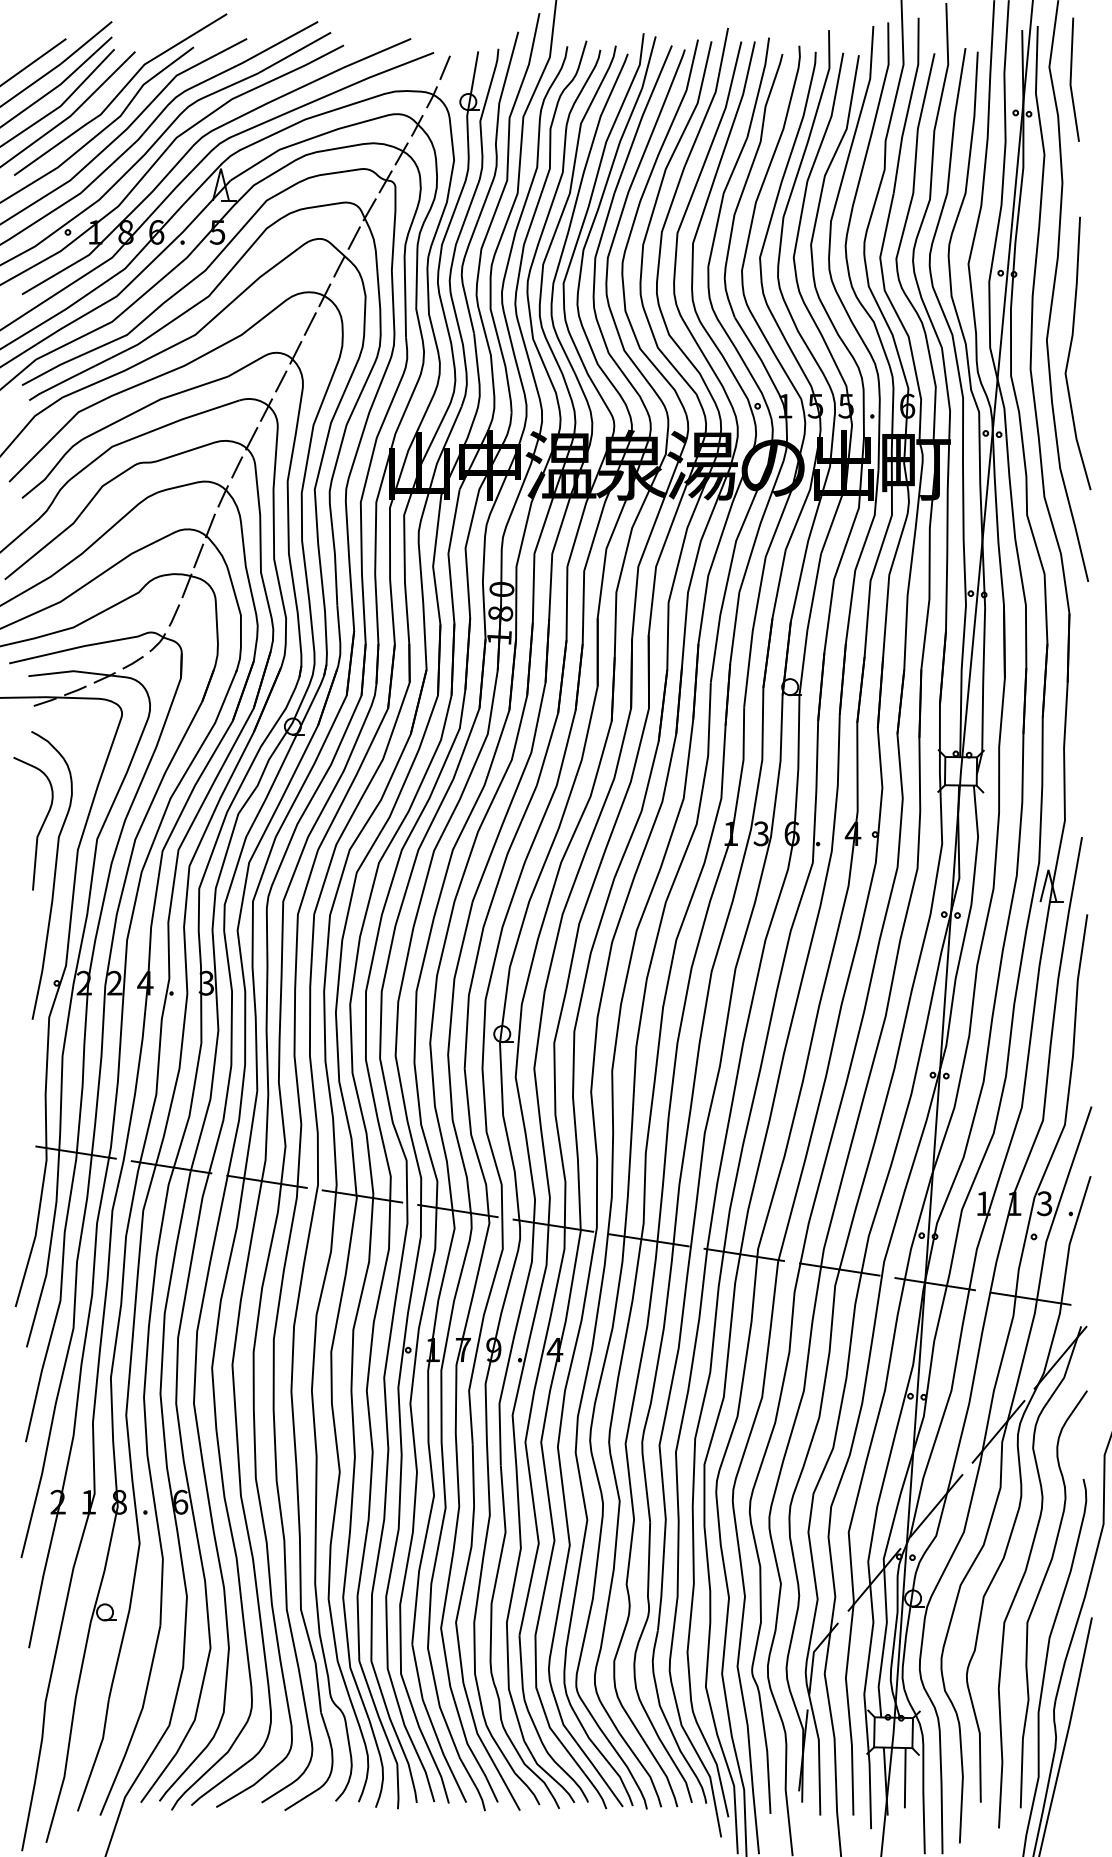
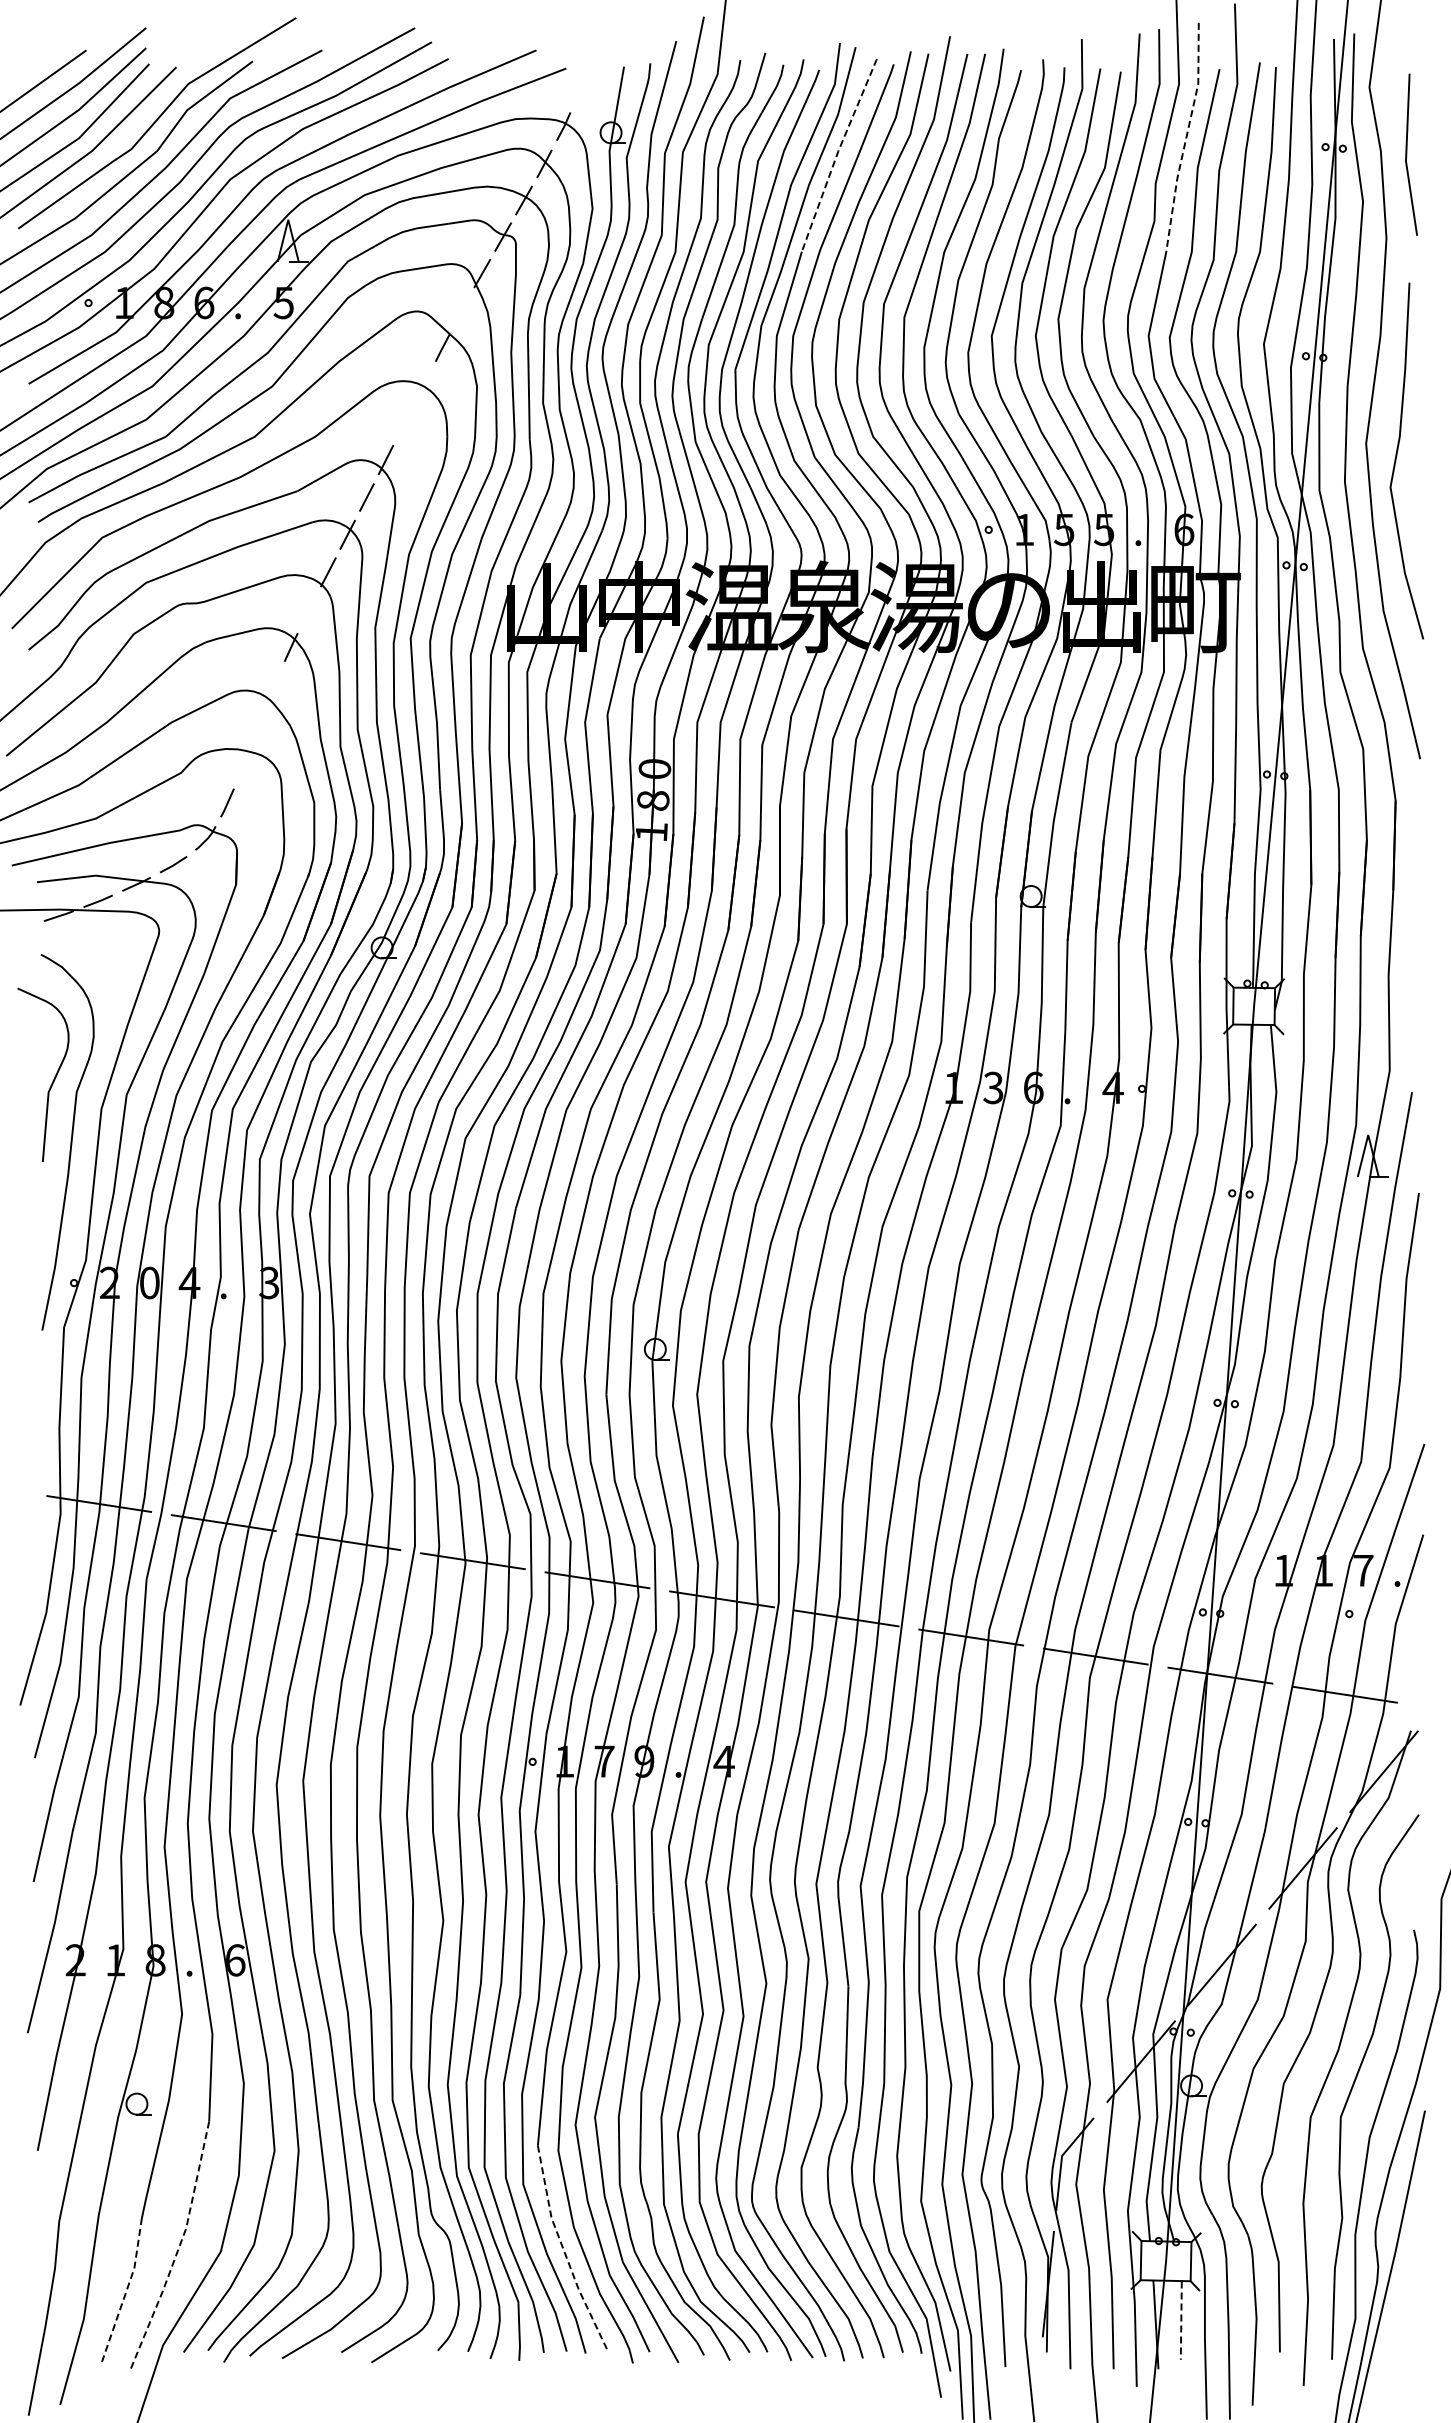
line: (444, 67) -> (580, 87), removed
line: (1071, 79) -> (1407, 154), moved
line: (909, 106) -> (1186, 138), solid -> dashed
line: (641, 118) -> (837, 154), solid -> dashed
line: (353, 238) -> (461, 310), removed
line: (324, 295) -> (423, 385), removed
line: (310, 323) -> (404, 422), removed
line: (236, 467) -> (308, 609), removed
line: (210, 525) -> (274, 685), removed
line: (198, 555) -> (258, 724), removed
line: (186, 586) -> (243, 764), removed
text: (114, 982) -> (149, 1282), 2 -> 0
text: (1044, 1203) -> (1363, 1570), 3 -> 7
line: (136, 1723) -> (178, 2248), solid -> dashed
line: (432, 1726) -> (564, 2252), solid -> dashed
line: (97, 1756) -> (126, 2292), solid -> dashed
line: (905, 1778) -> (1181, 2321), solid -> dashed

